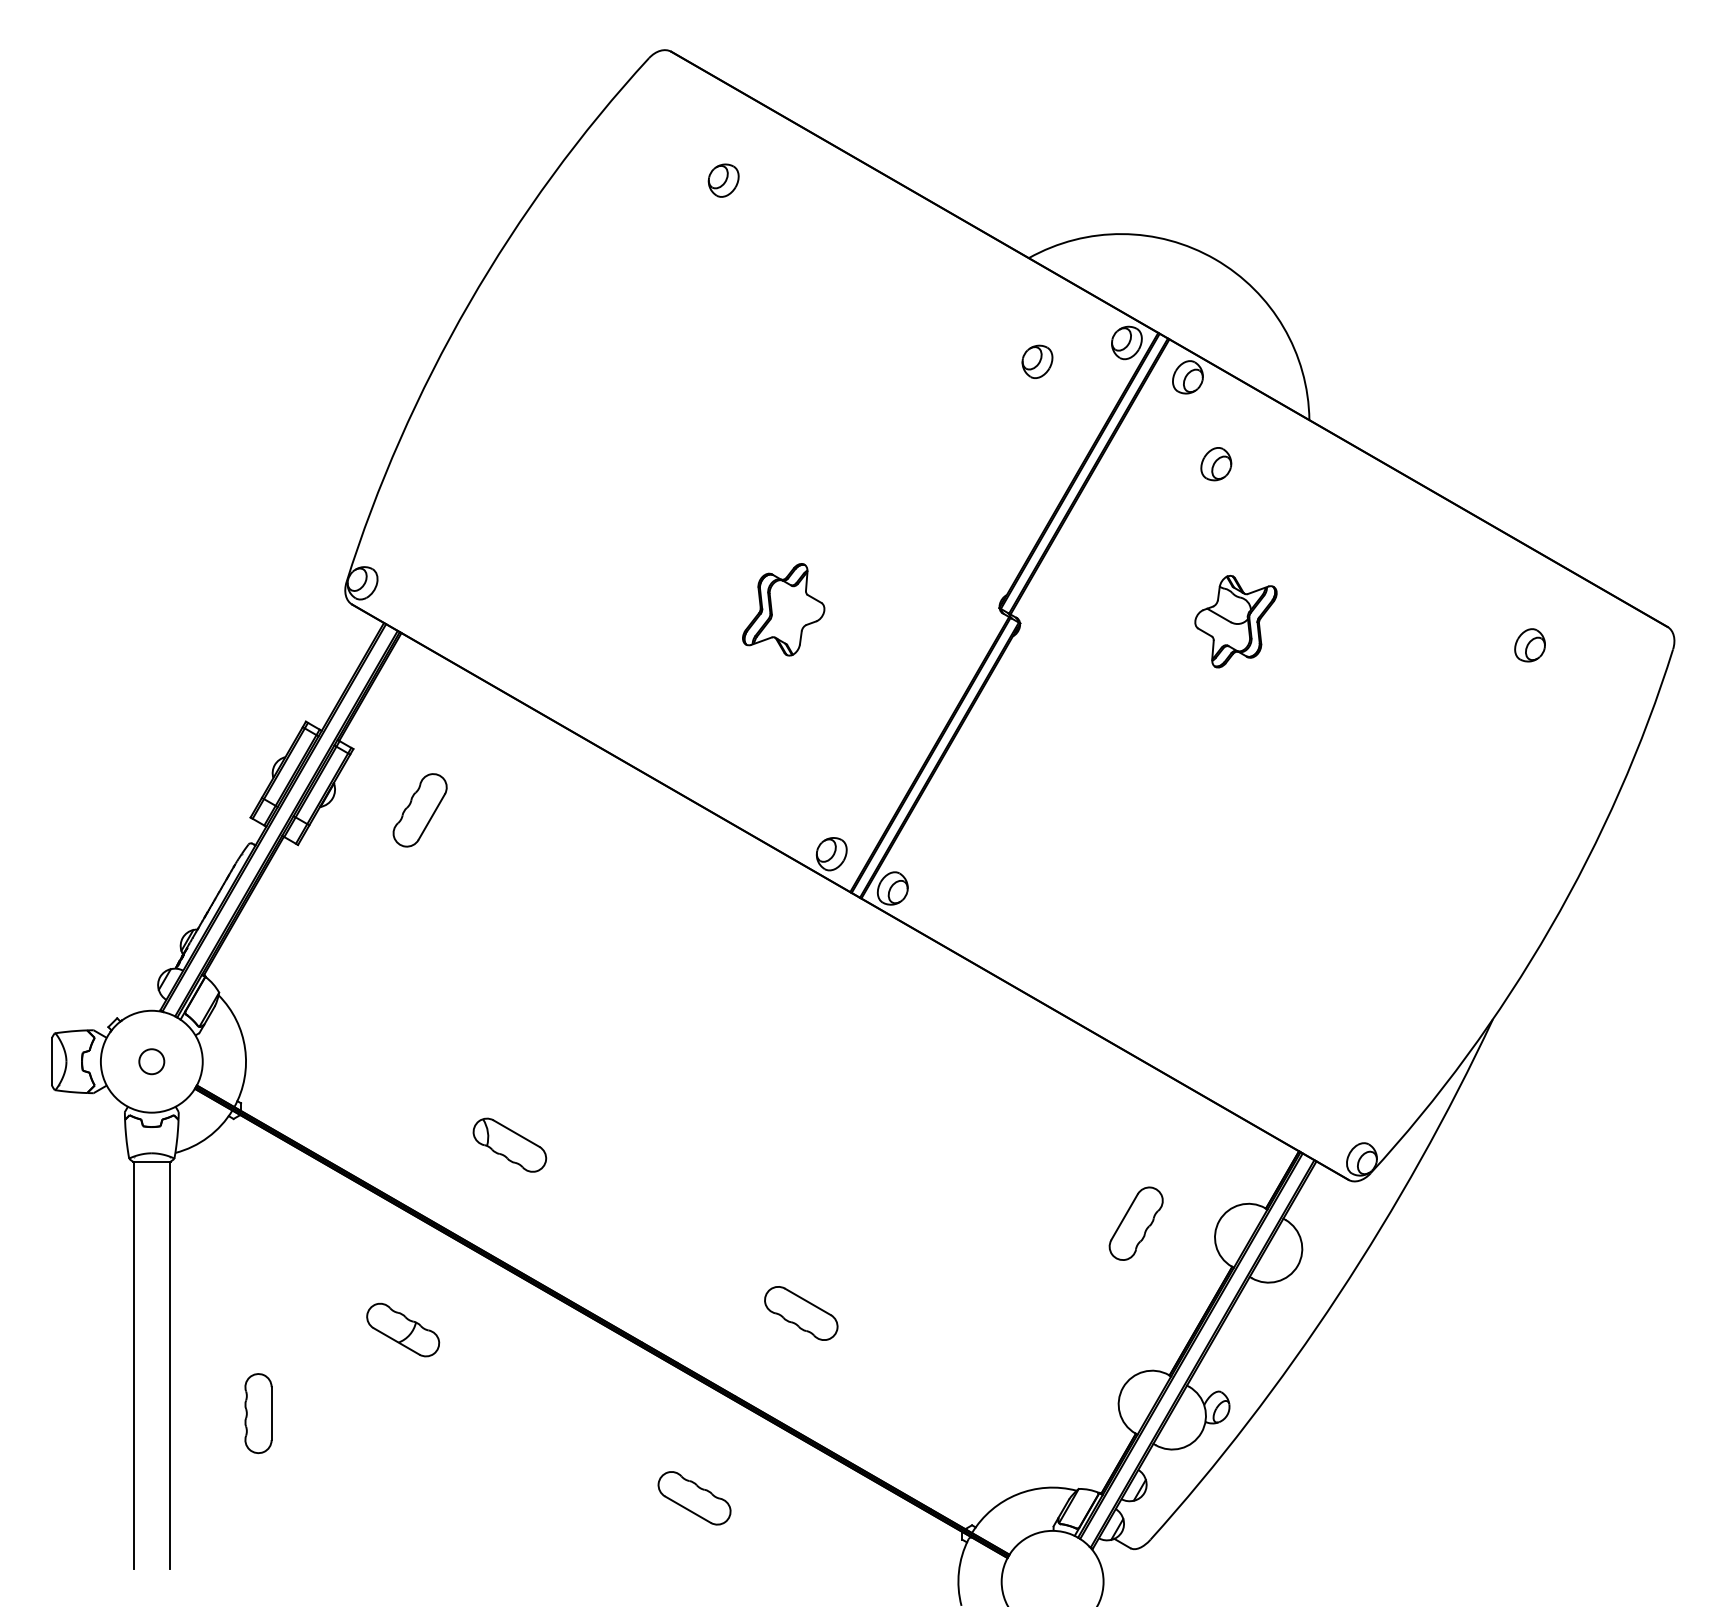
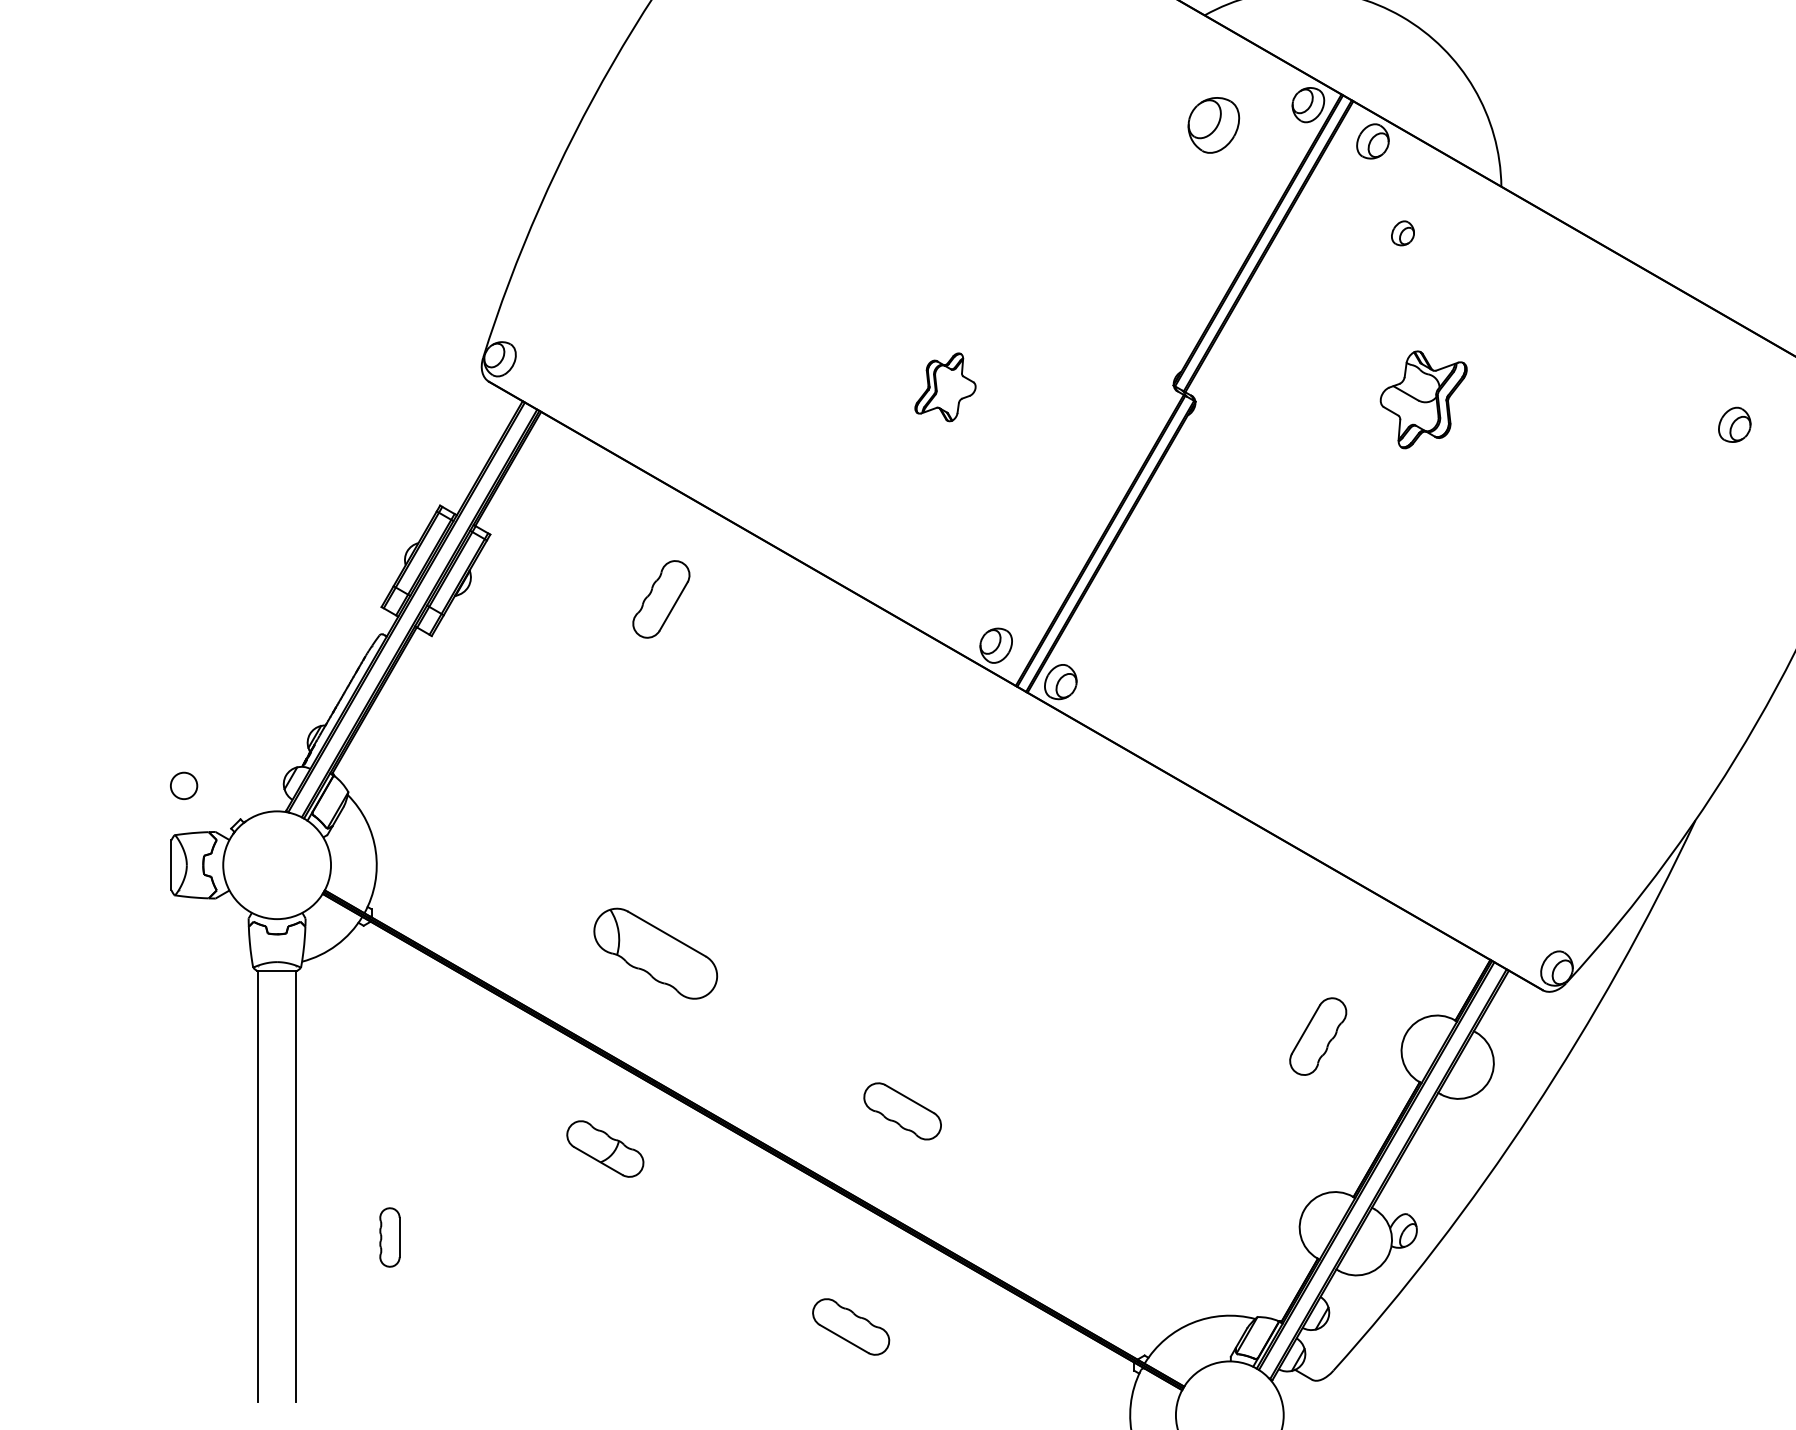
part: (1037, 361) -> (1213, 124), size x1.6
part: (1216, 464) -> (1403, 233), size x0.7
part: (783, 609) -> (945, 386), size x0.7
part: (419, 810) -> (660, 599), moved
circle: (151, 1061) -> (183, 785), moved
part: (509, 1144) -> (655, 952), size x1.6
part: (801, 1313) -> (902, 1111), moved
part: (403, 1329) -> (605, 1148), moved
part: (258, 1413) -> (389, 1237), size x0.7

